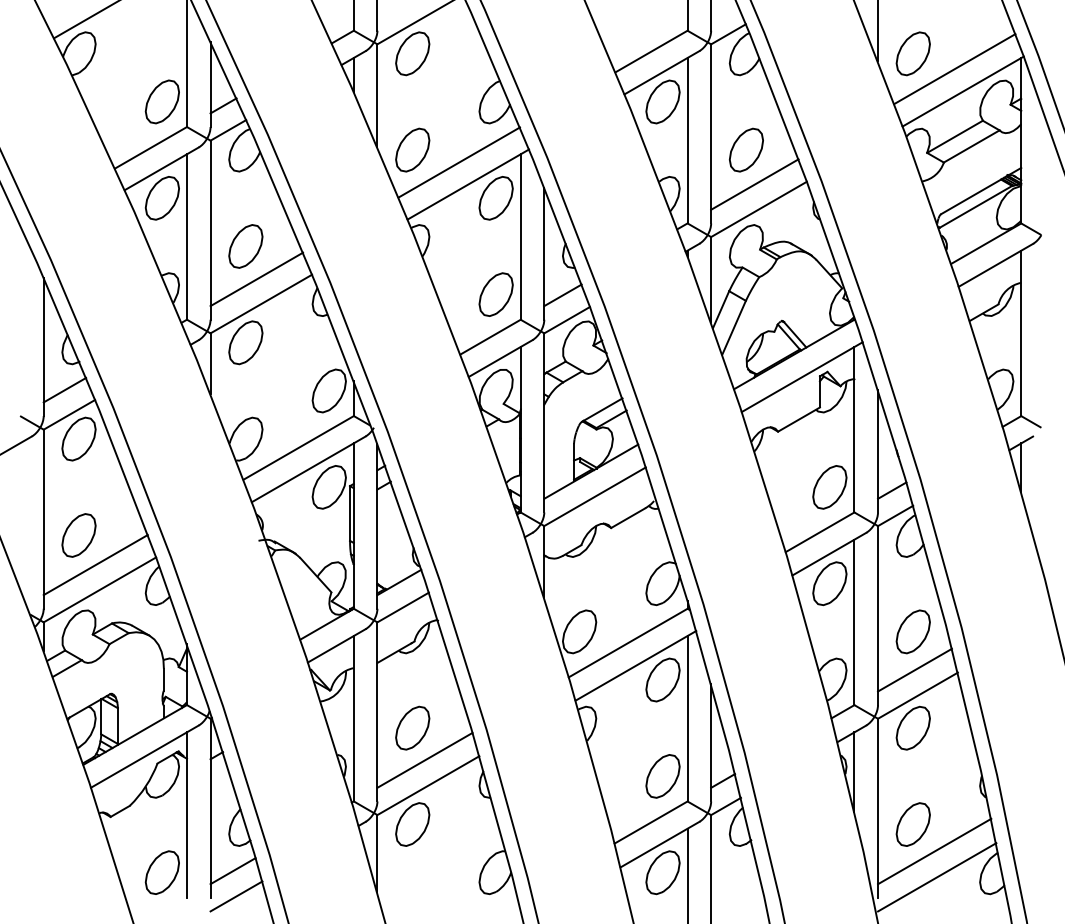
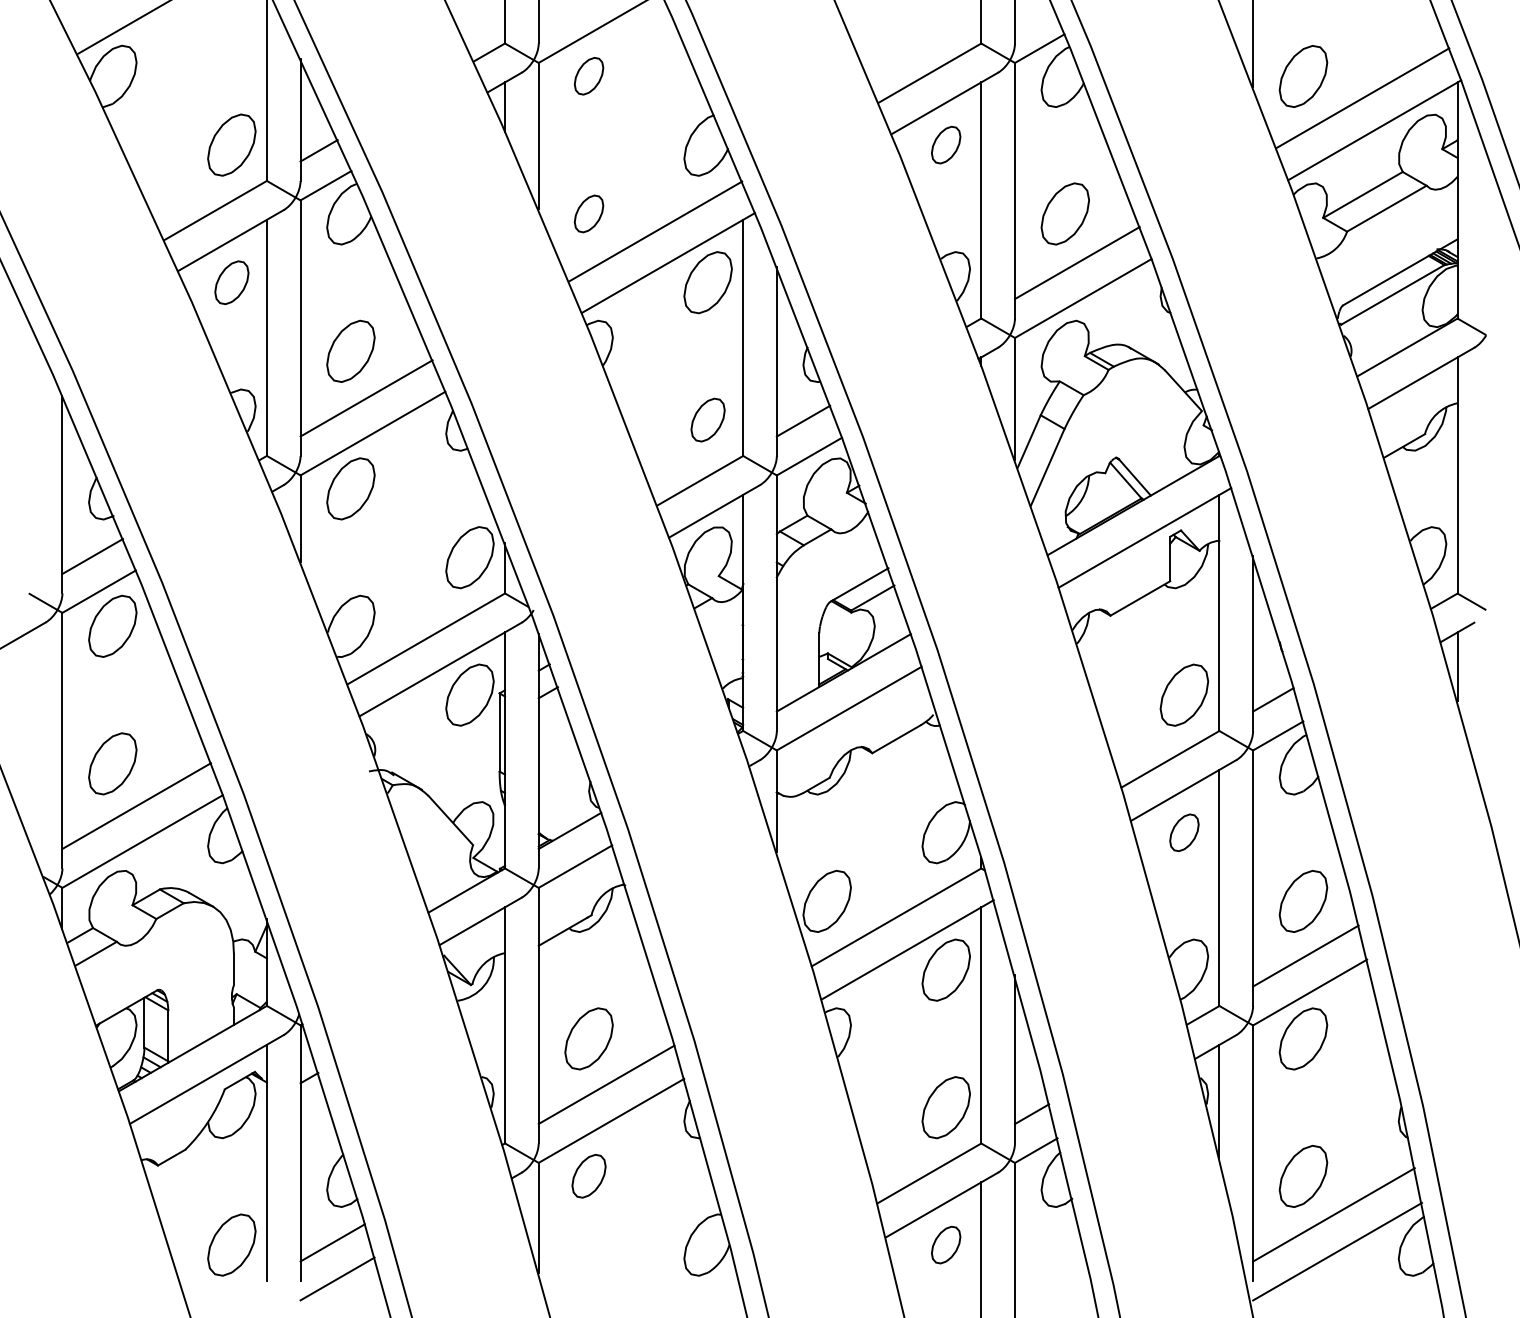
part: (412, 53) -> (588, 75), size x0.6
part: (662, 101) -> (945, 144), size x0.6
part: (412, 149) -> (588, 213), size x0.6
part: (162, 198) -> (231, 282), size x0.7
part: (495, 294) -> (707, 419), size x0.7
part: (829, 583) -> (1184, 832), size x0.6
part: (412, 823) -> (588, 1175), size x0.7
part: (662, 872) -> (945, 1244), size x0.6

